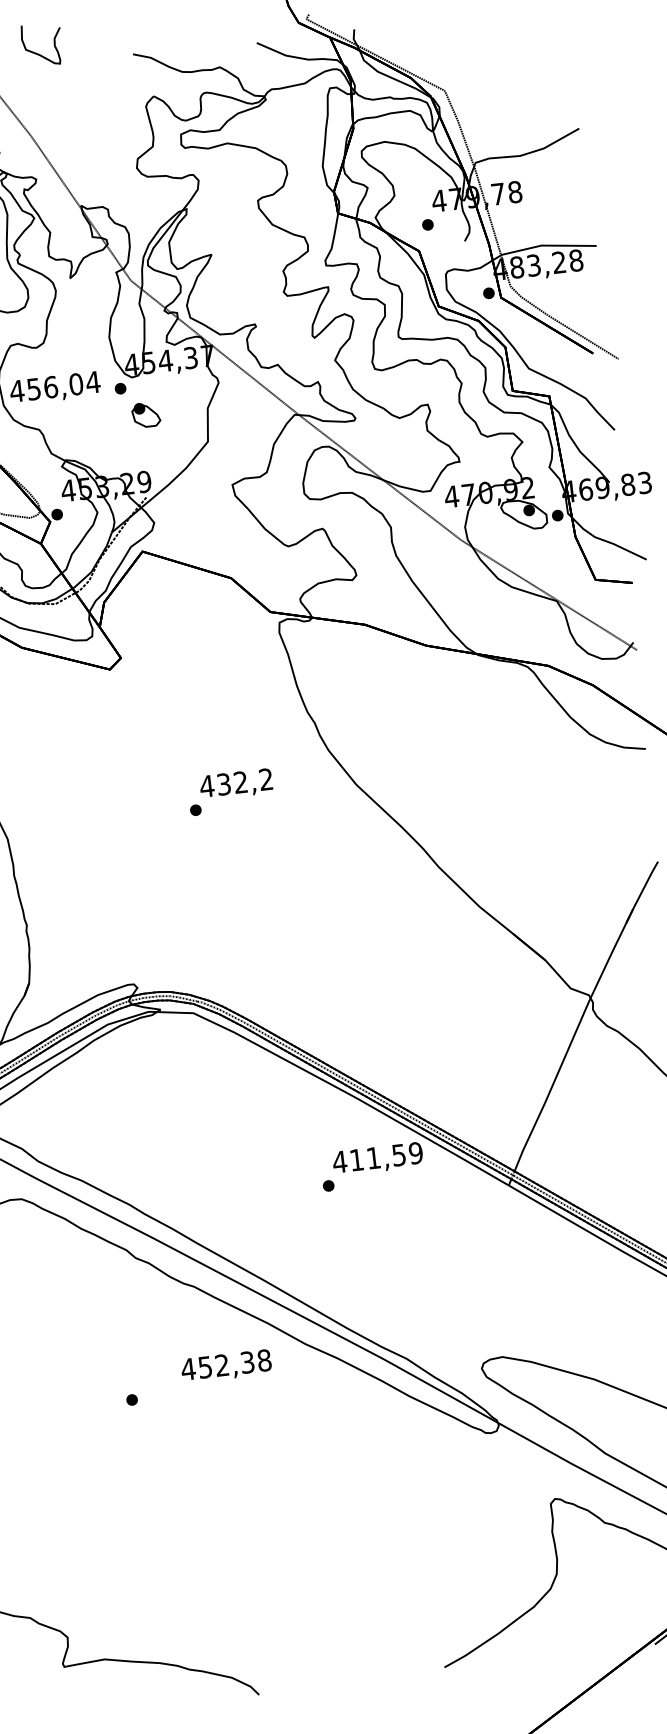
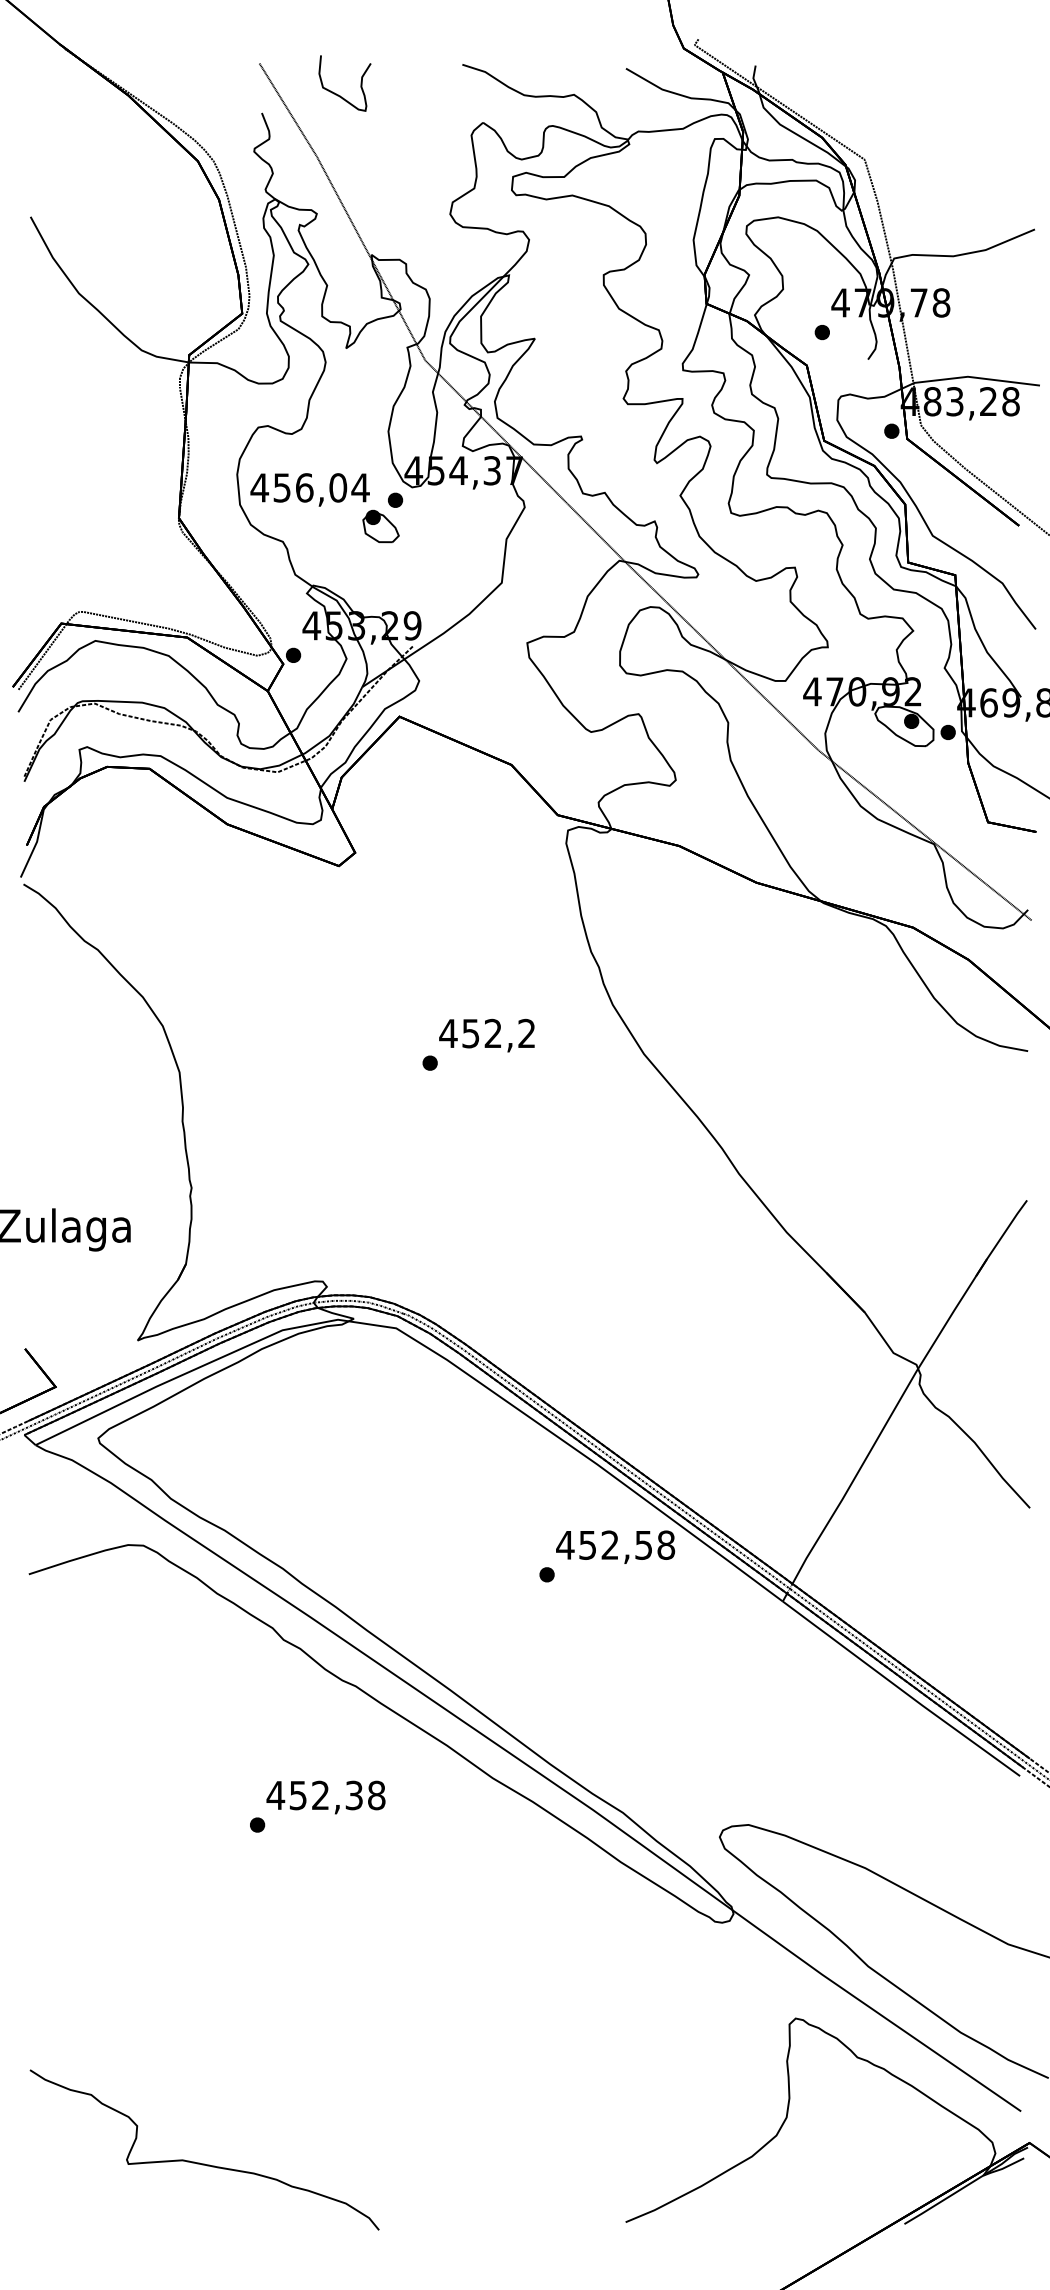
curve: (38, 53) -> (338, 94), moved
part: (145, 414) -> (380, 526), moved
text: (224, 783) -> (471, 1032), 432,2 -> 452,2
text: (386, 1156) -> (627, 1544), 411,59 -> 452,58
text: (226, 1366) -> (325, 1797), moved

